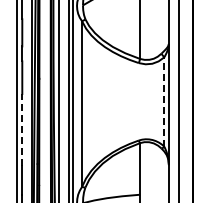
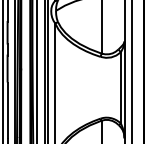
line: (164, 102) -> (121, 88), dashed -> solid
line: (22, 130) -> (7, 110), dashed -> solid

